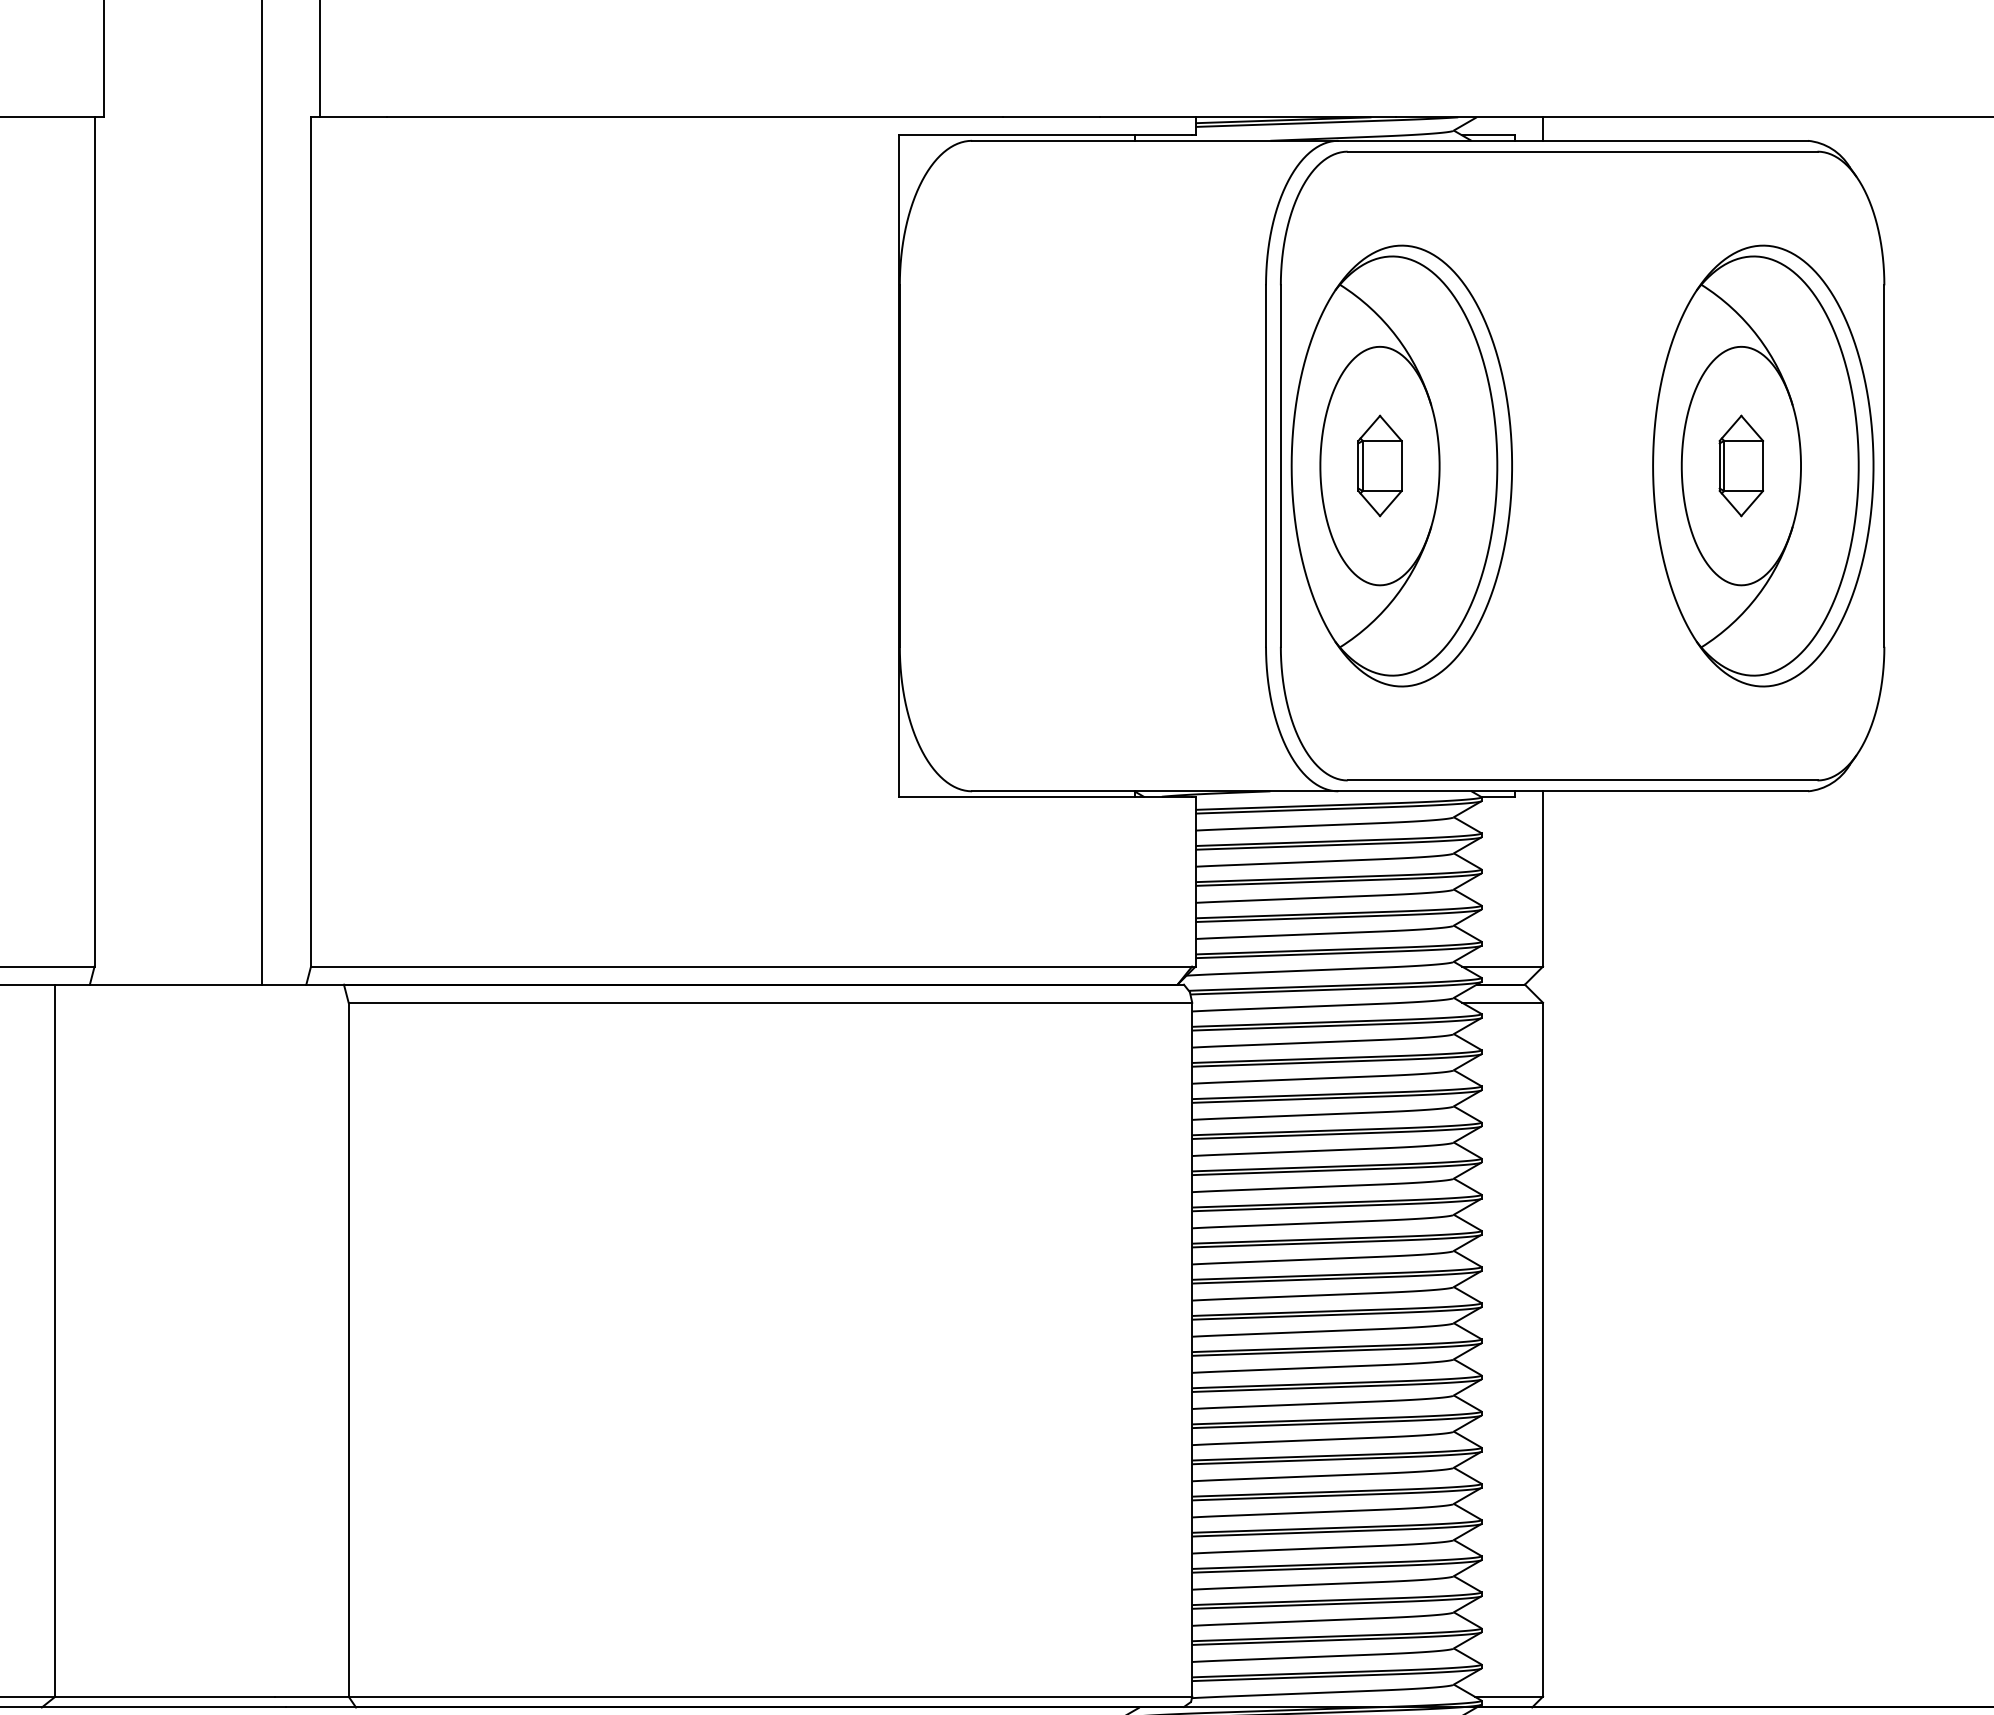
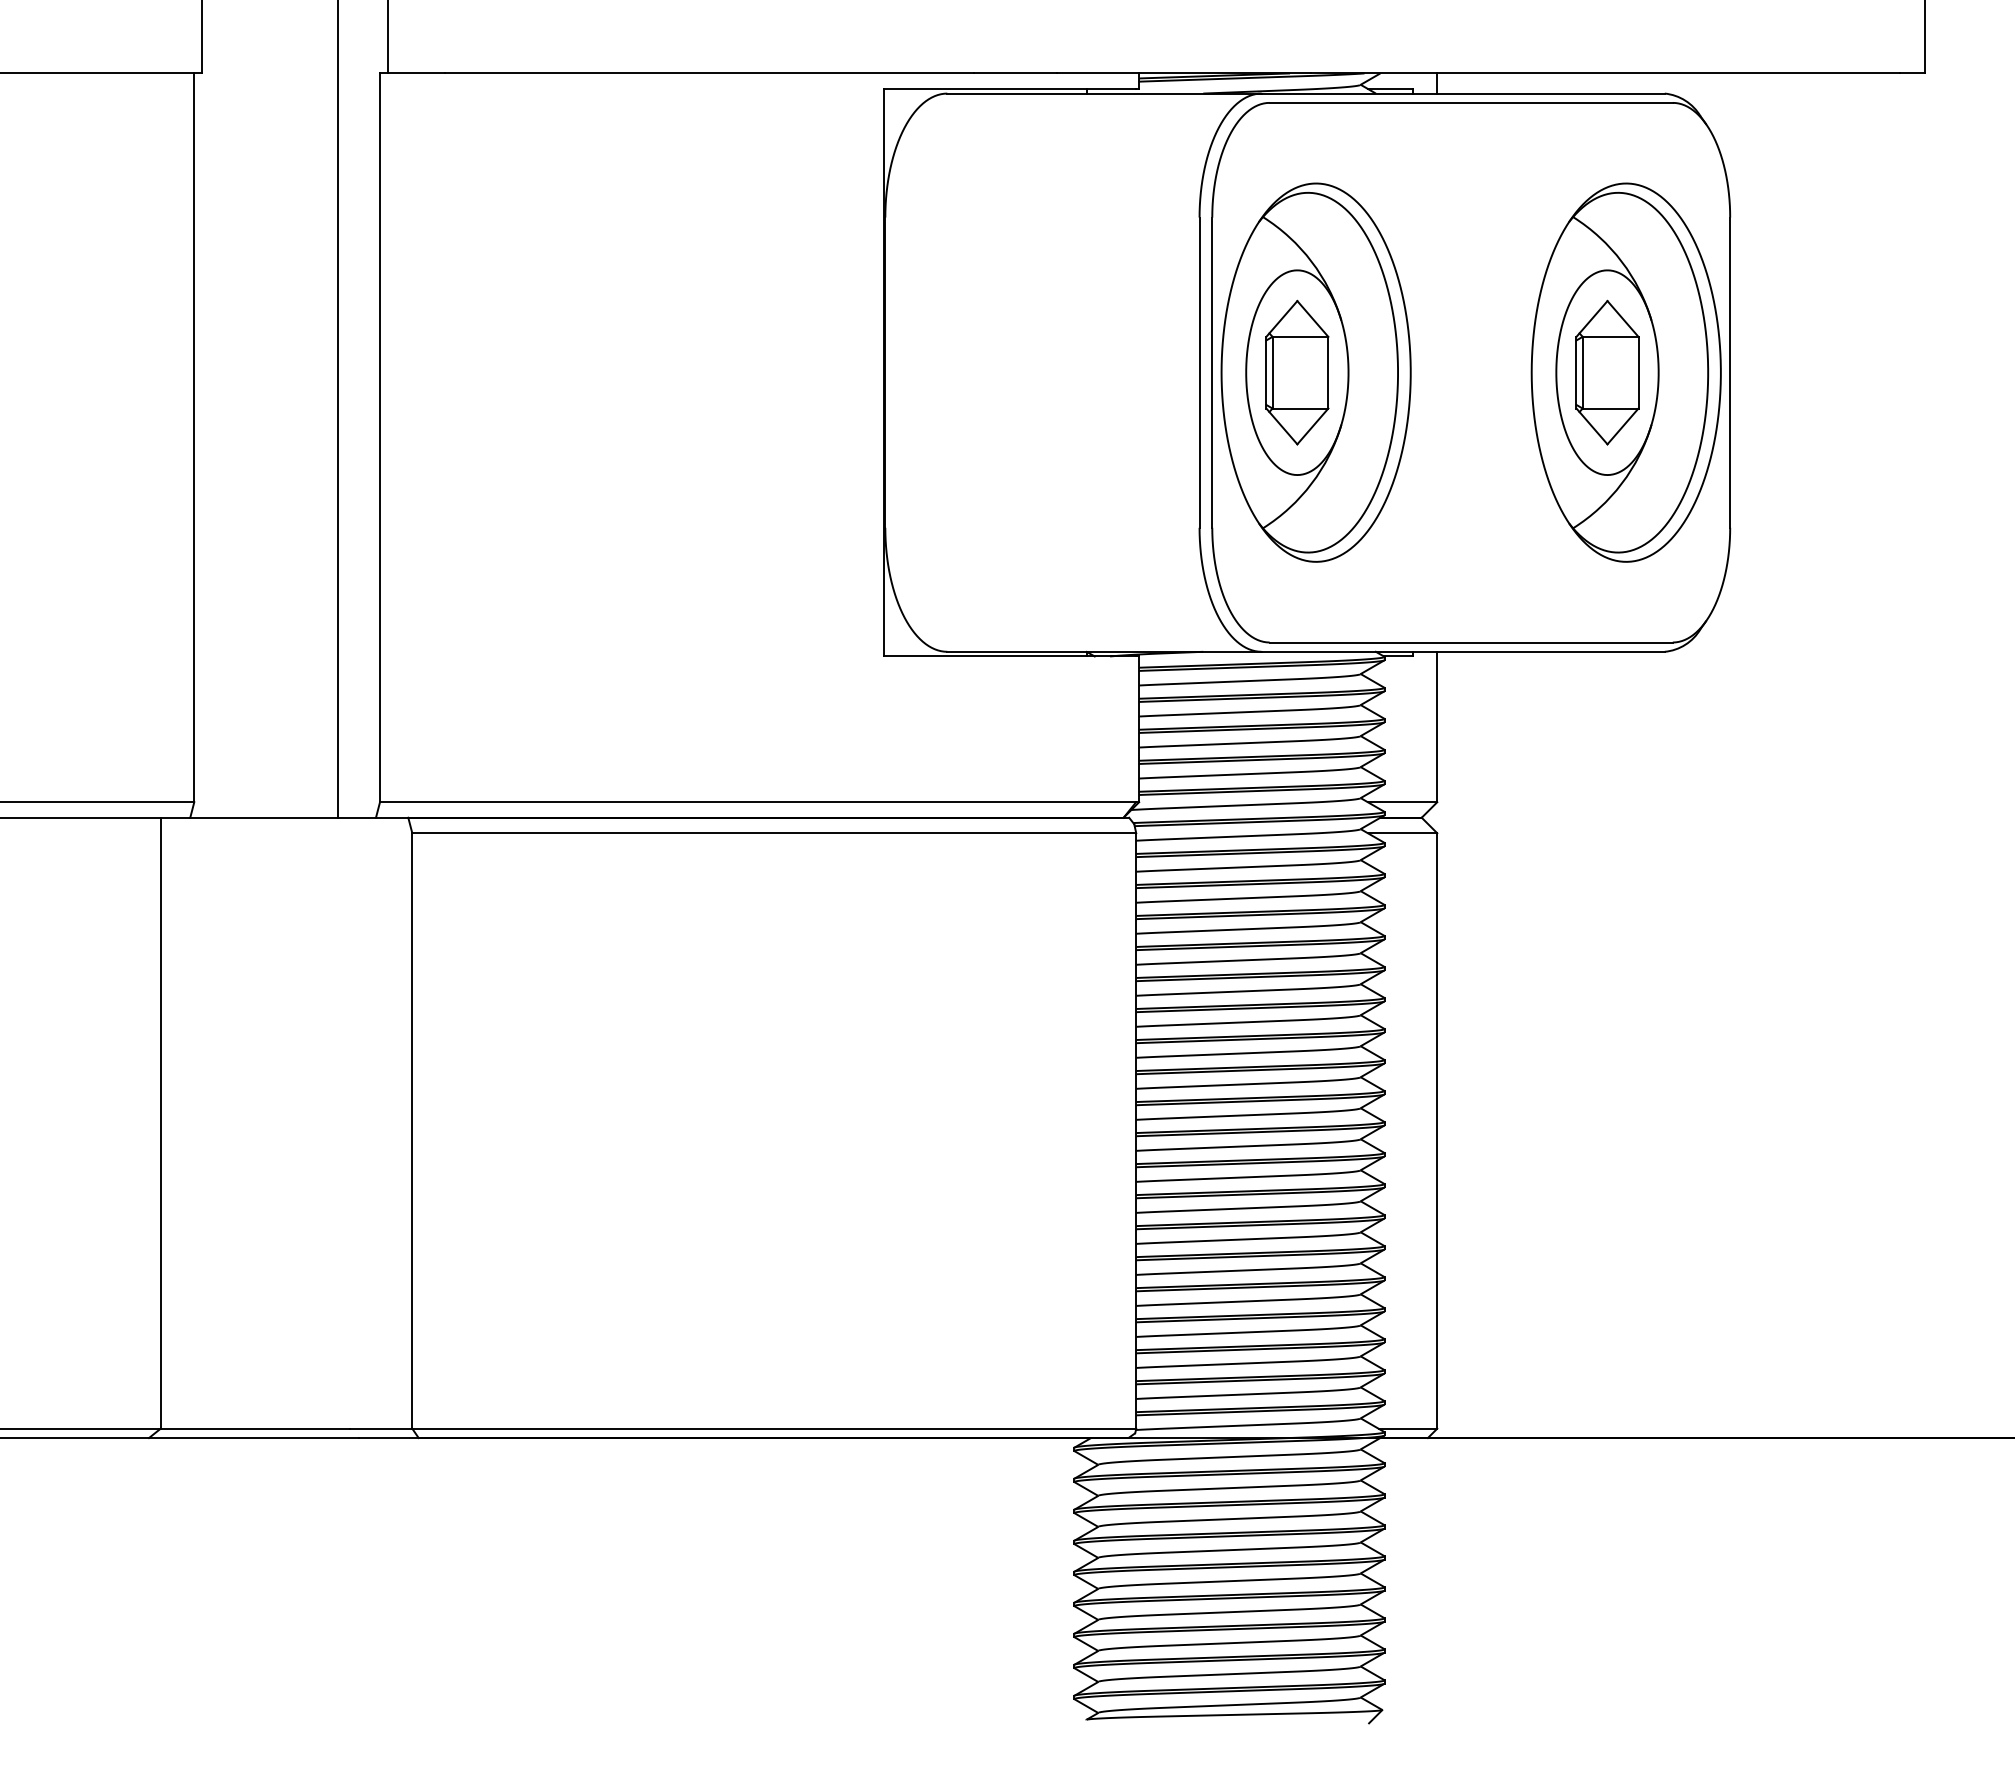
part: (1380, 465) -> (1297, 372), size x1.67
part: (1741, 465) -> (1607, 372), size x1.67

